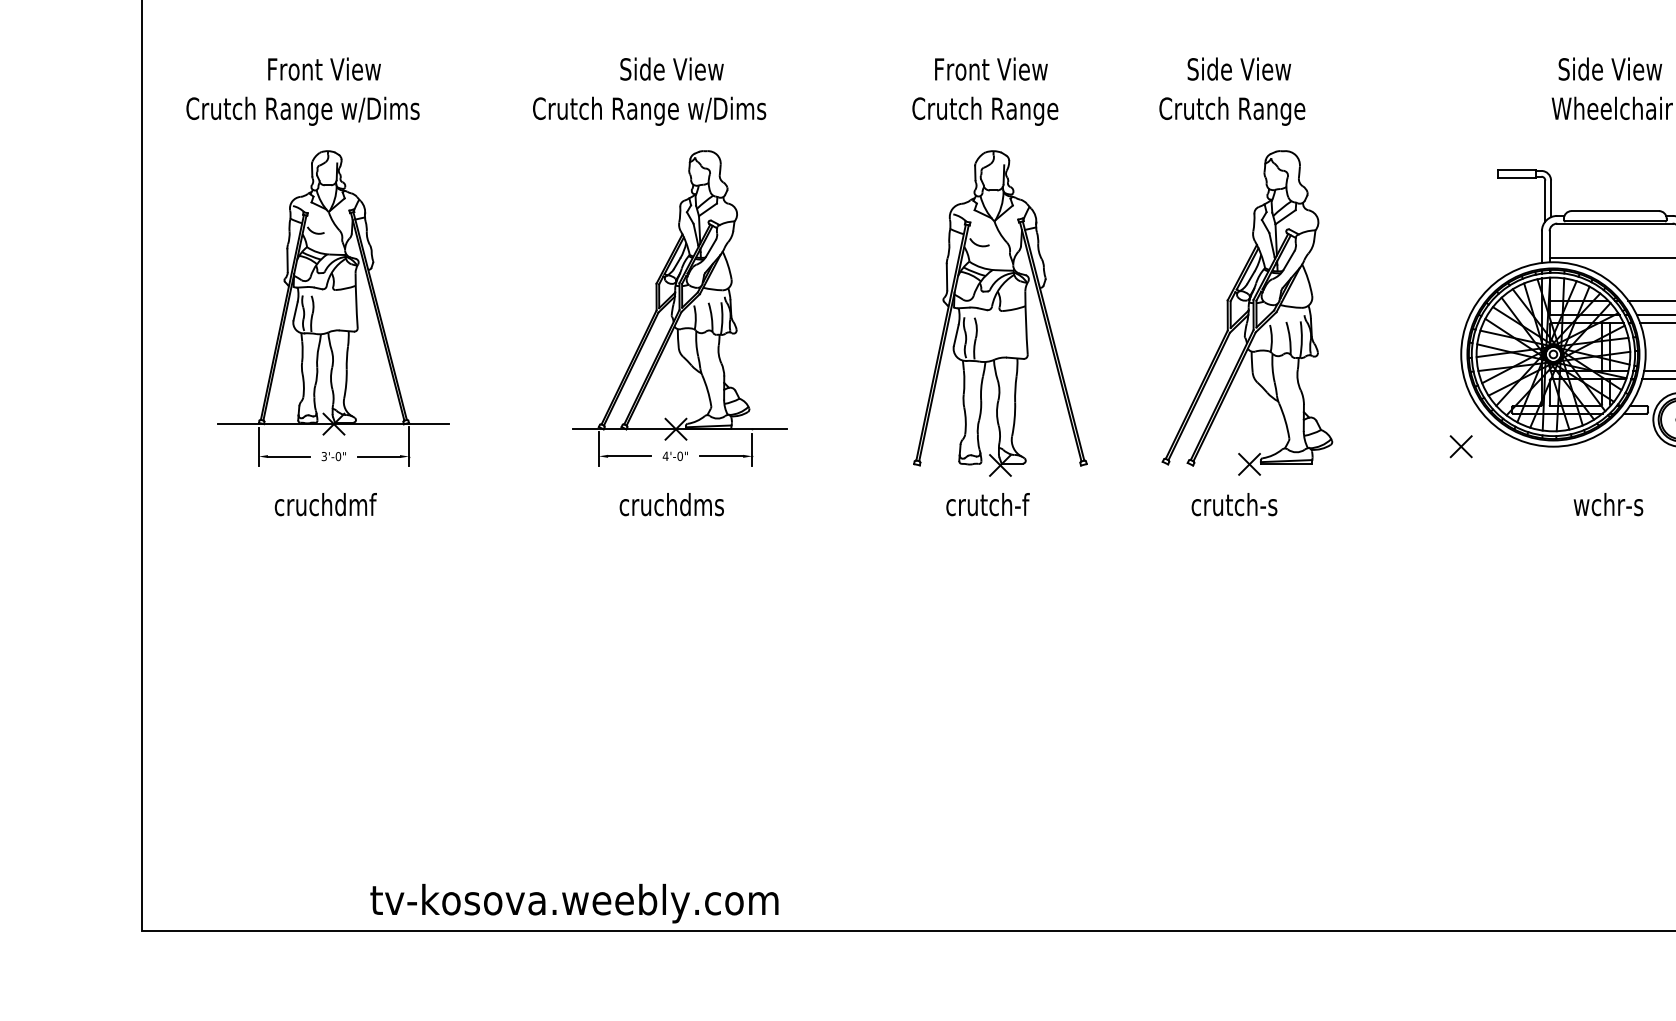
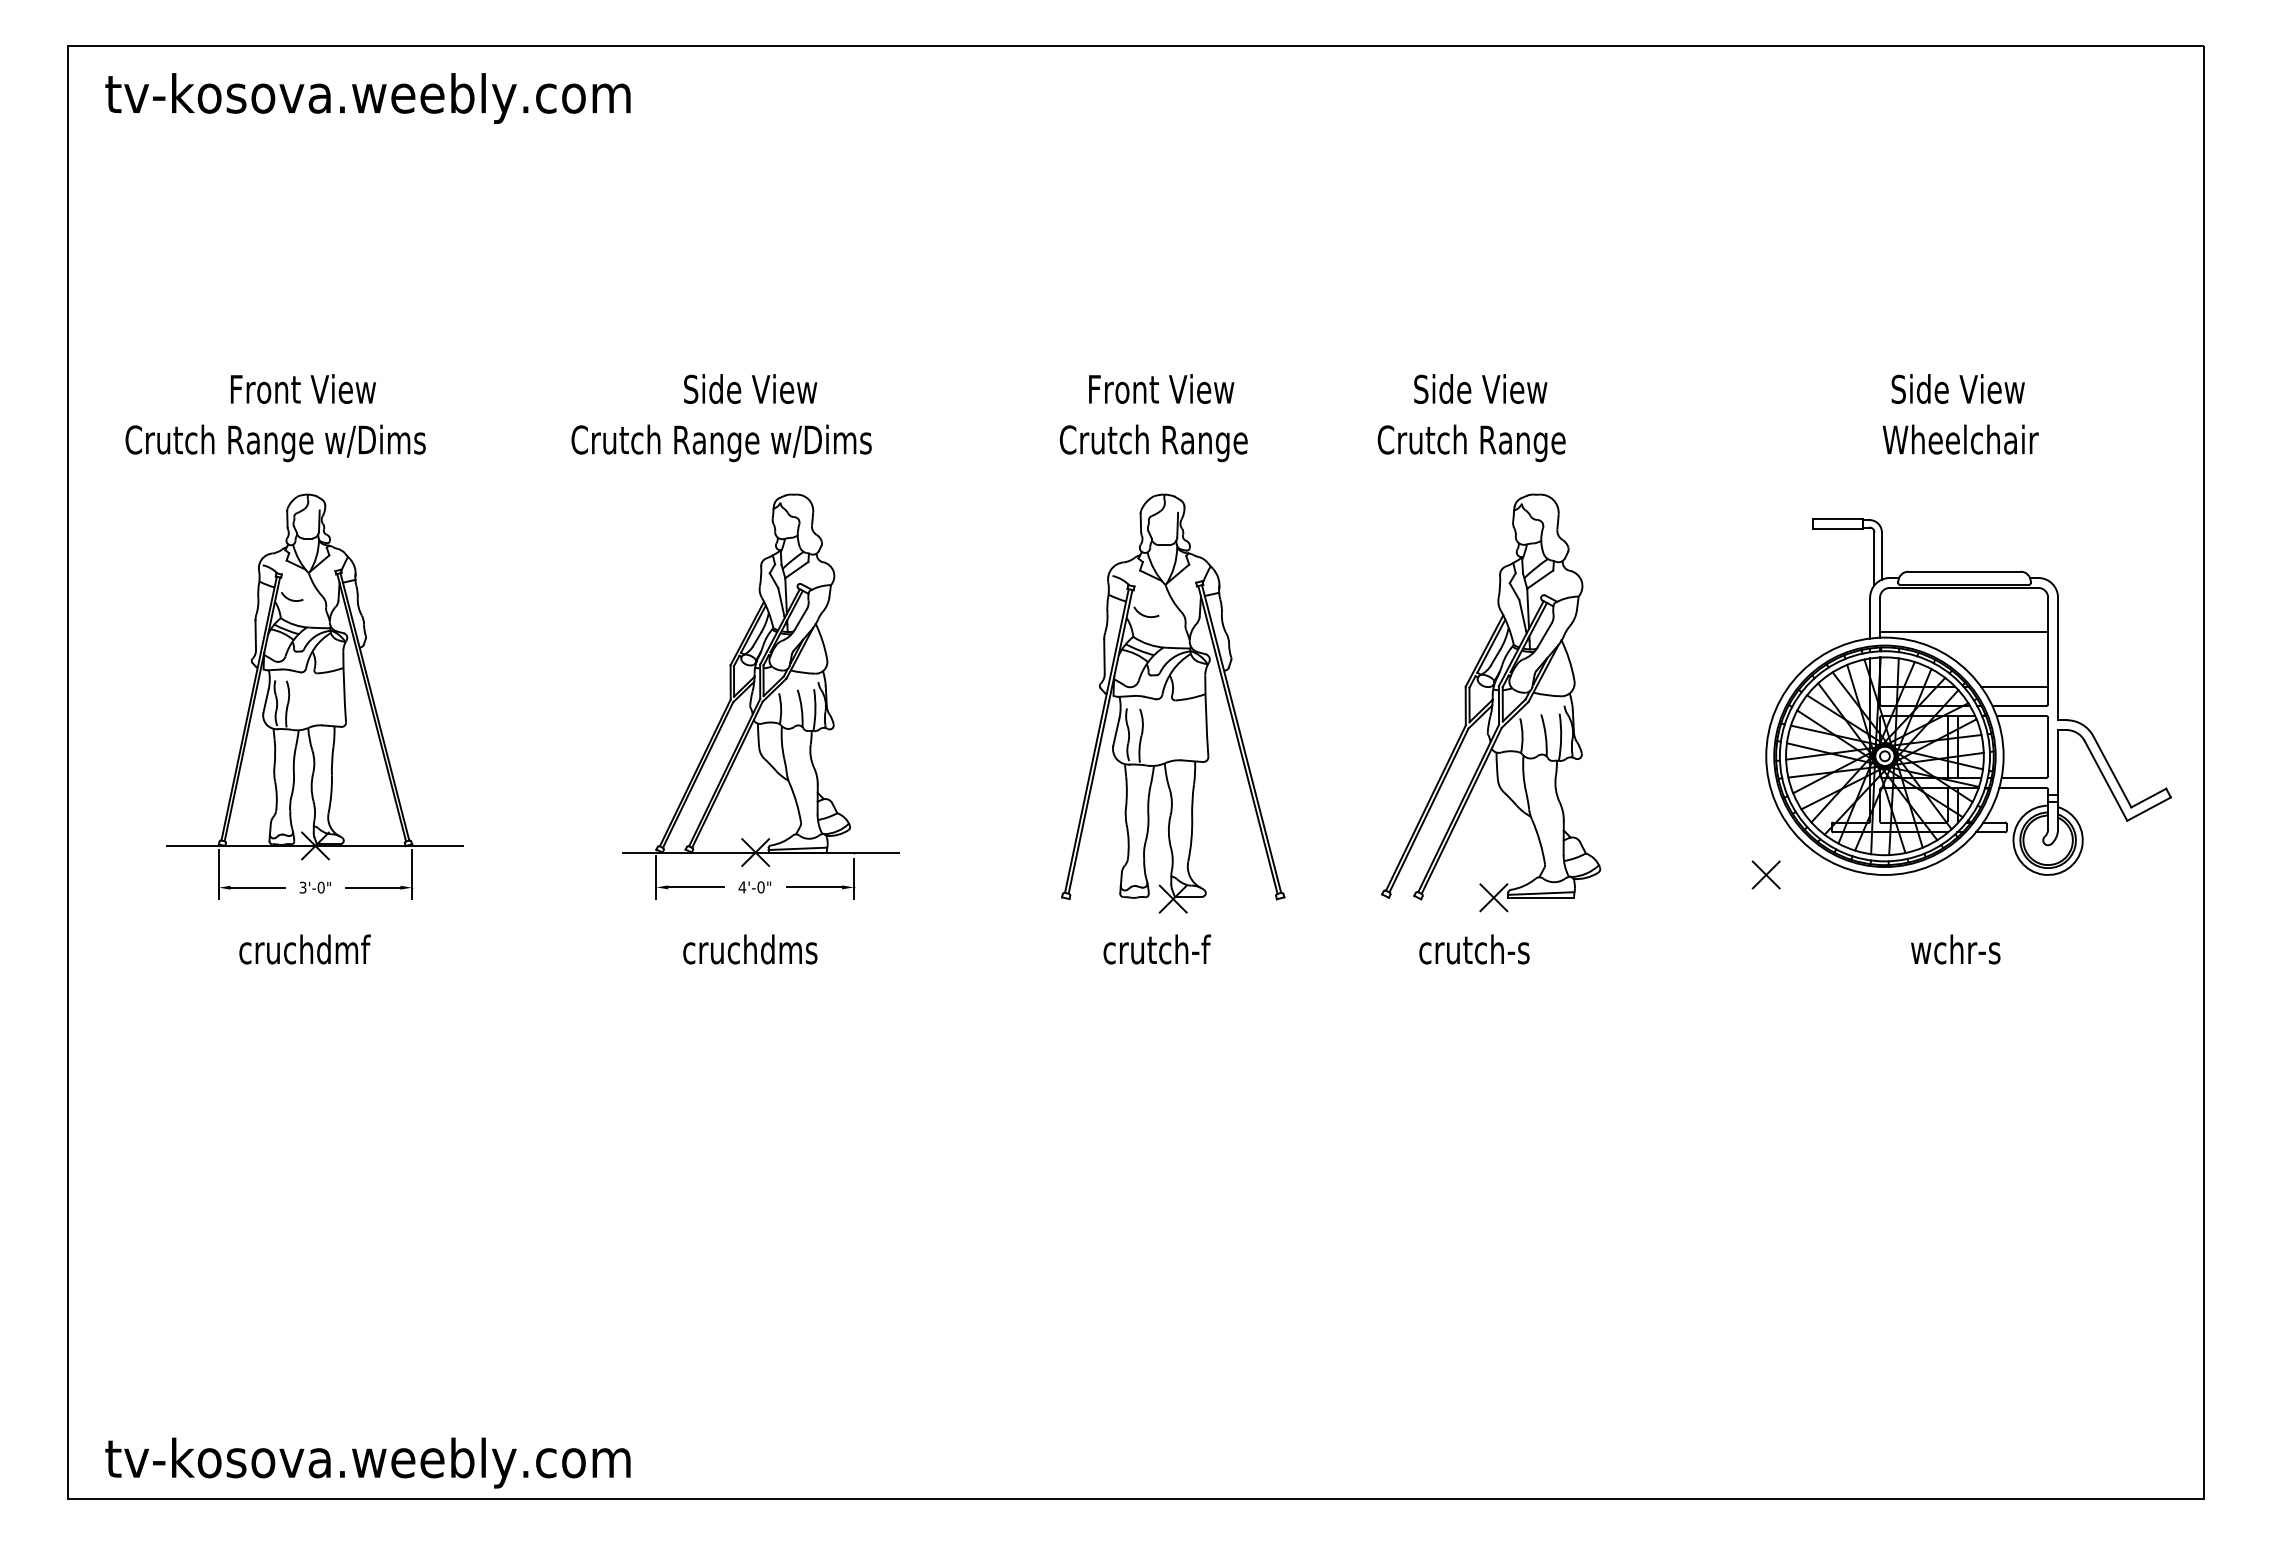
text: (574, 903) -> (367, 1462), moved

